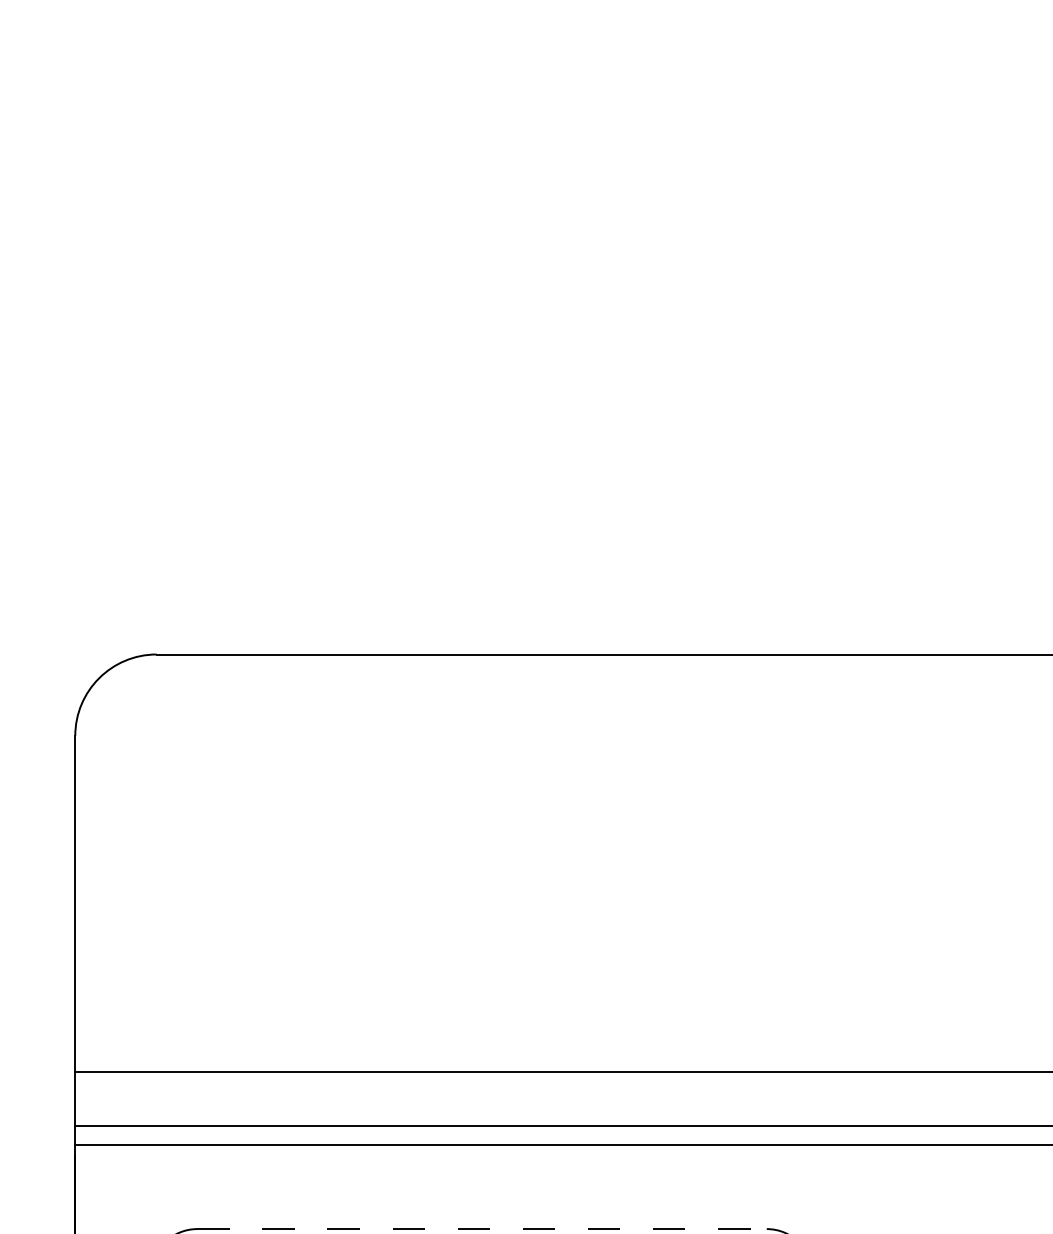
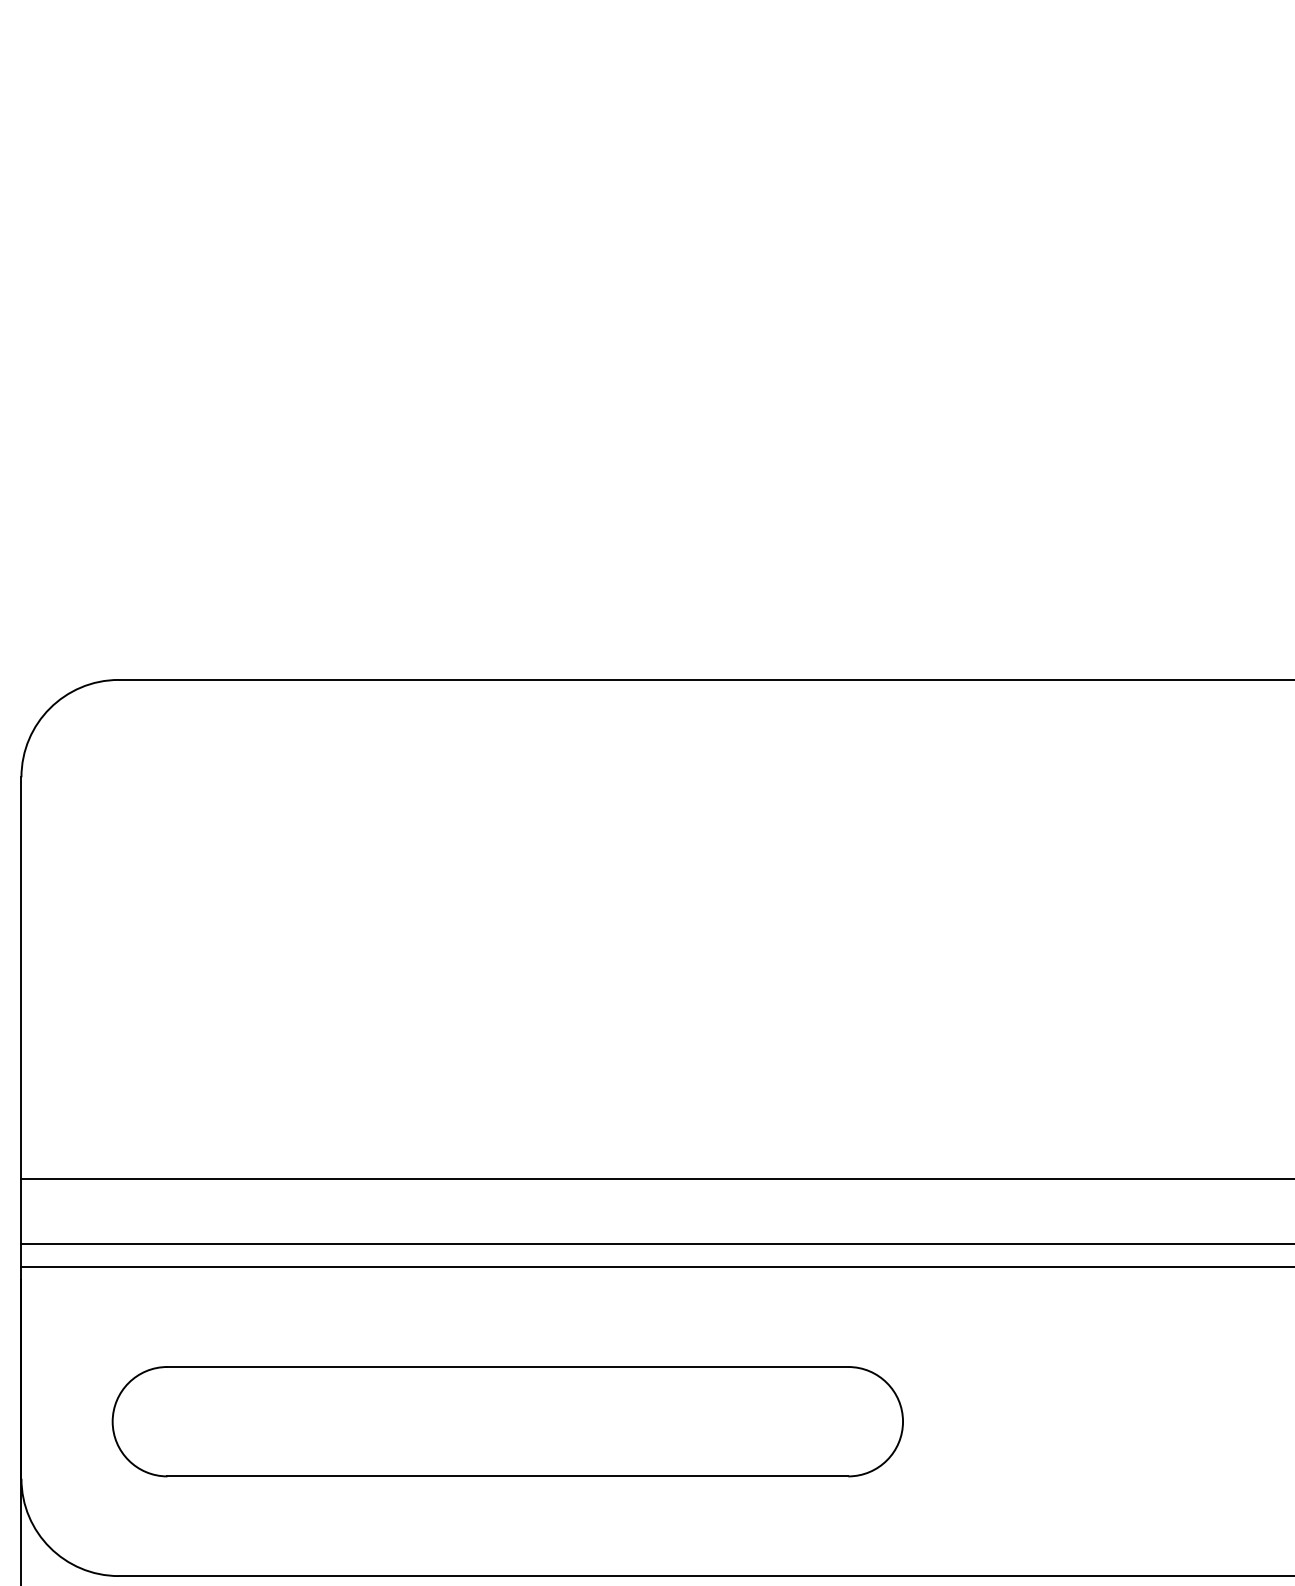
line: (482, 1229) -> (508, 1367), dashed -> solid

